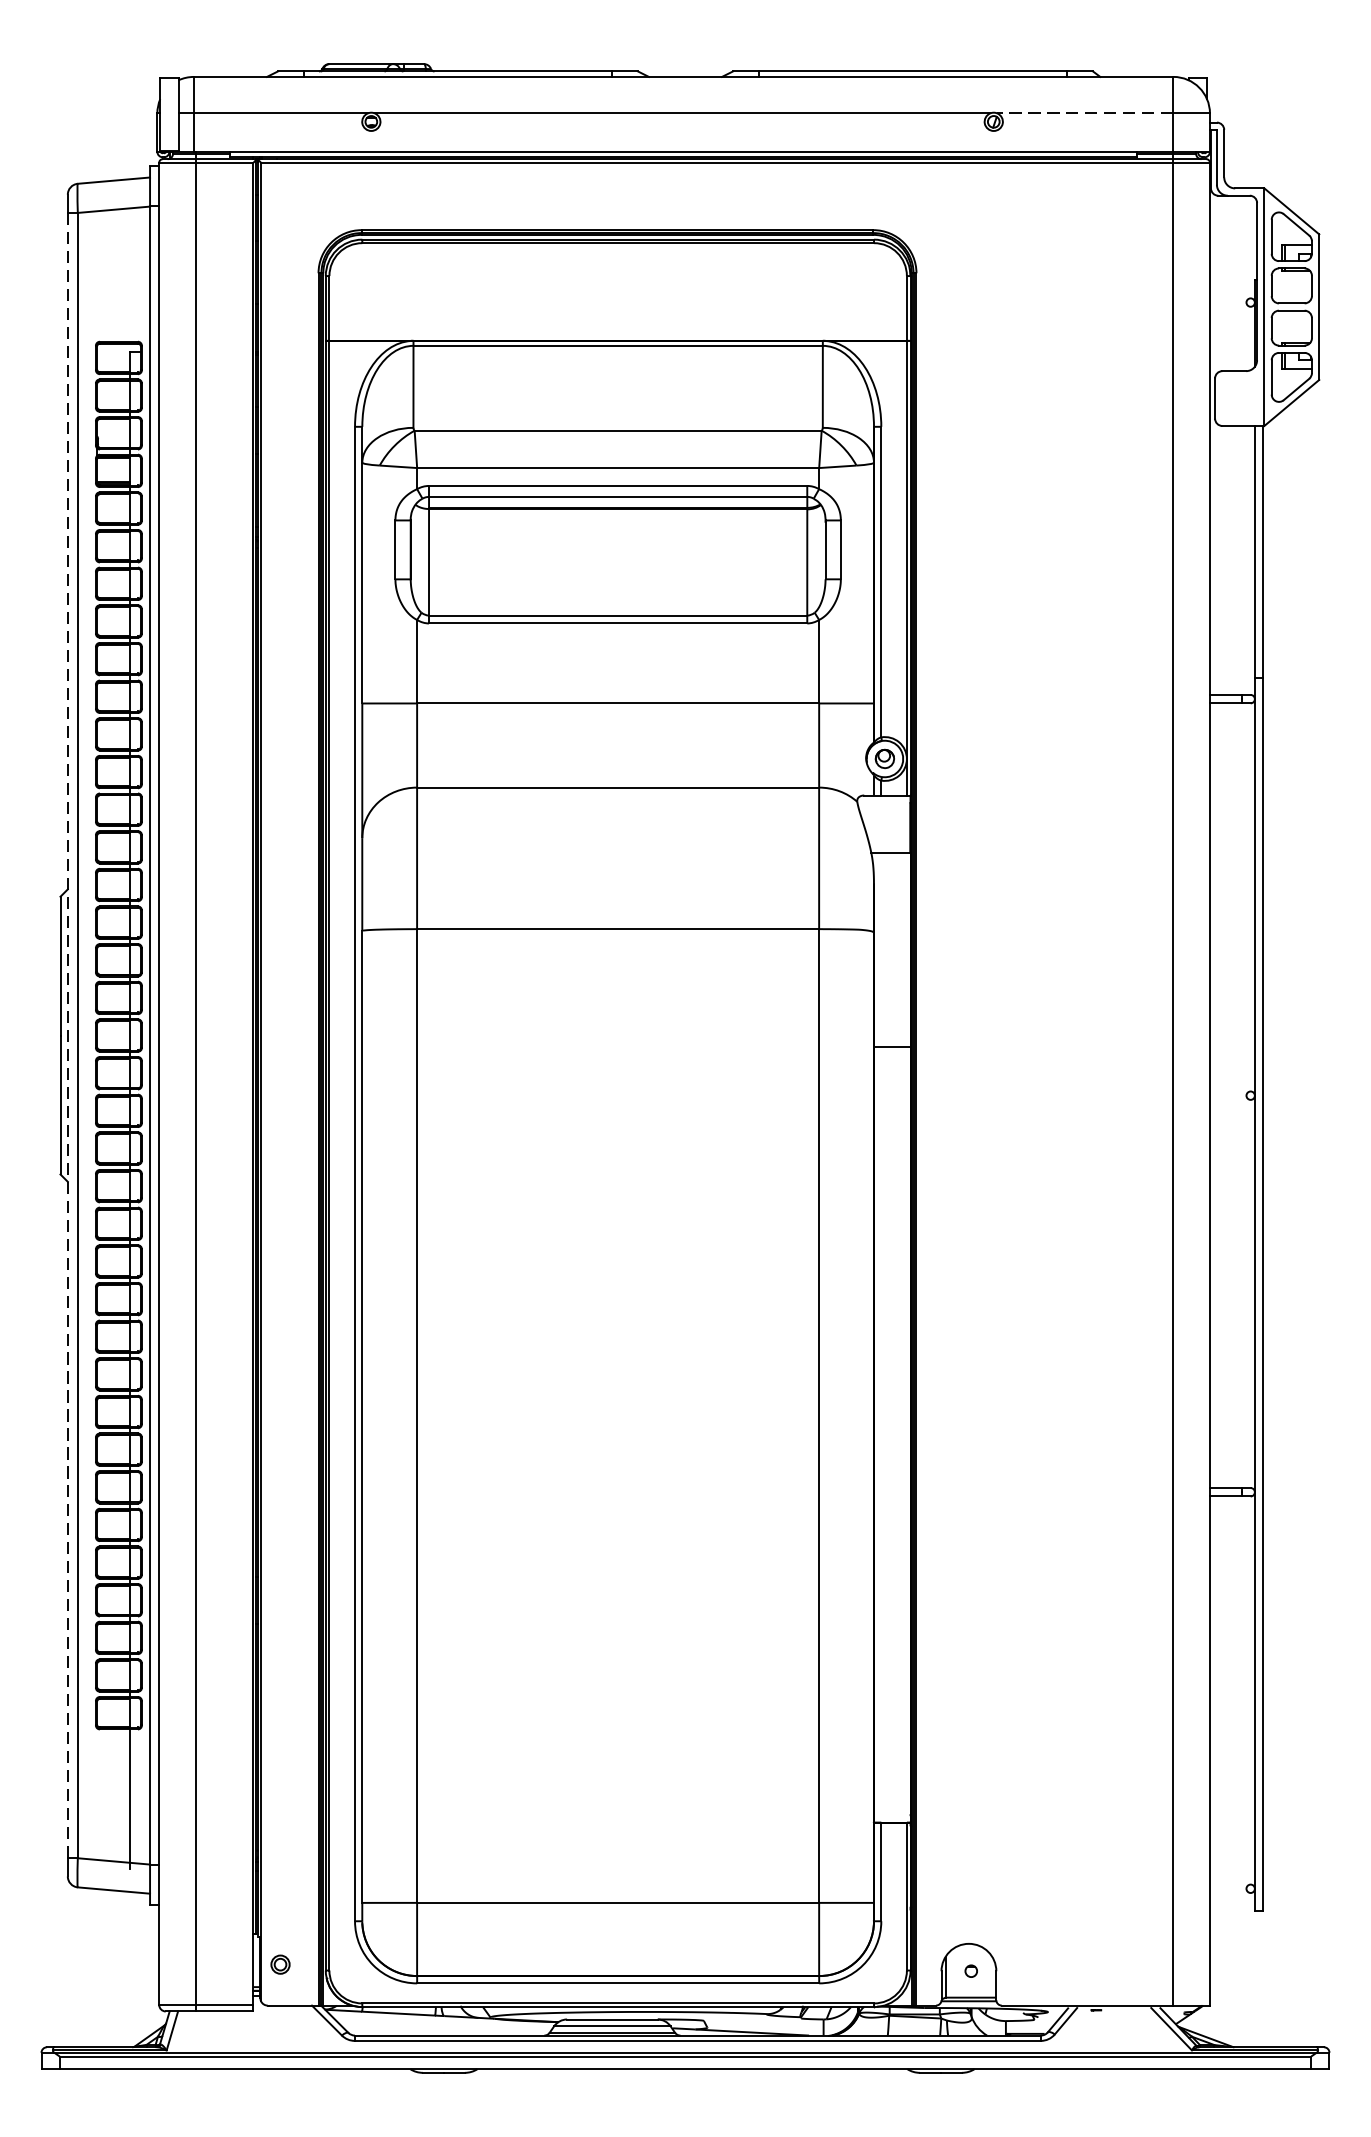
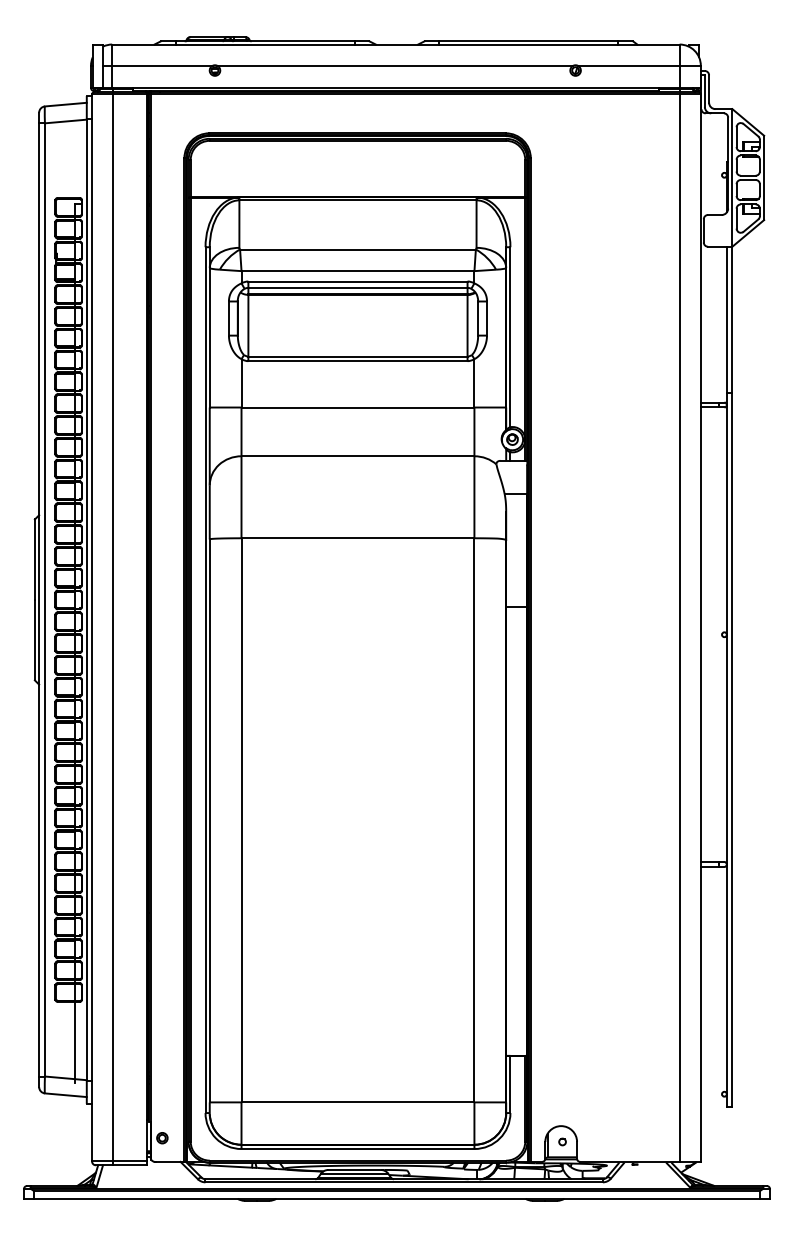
line: (1085, 113) -> (628, 65), dashed -> solid
line: (68, 1034) -> (39, 599), dashed -> solid

